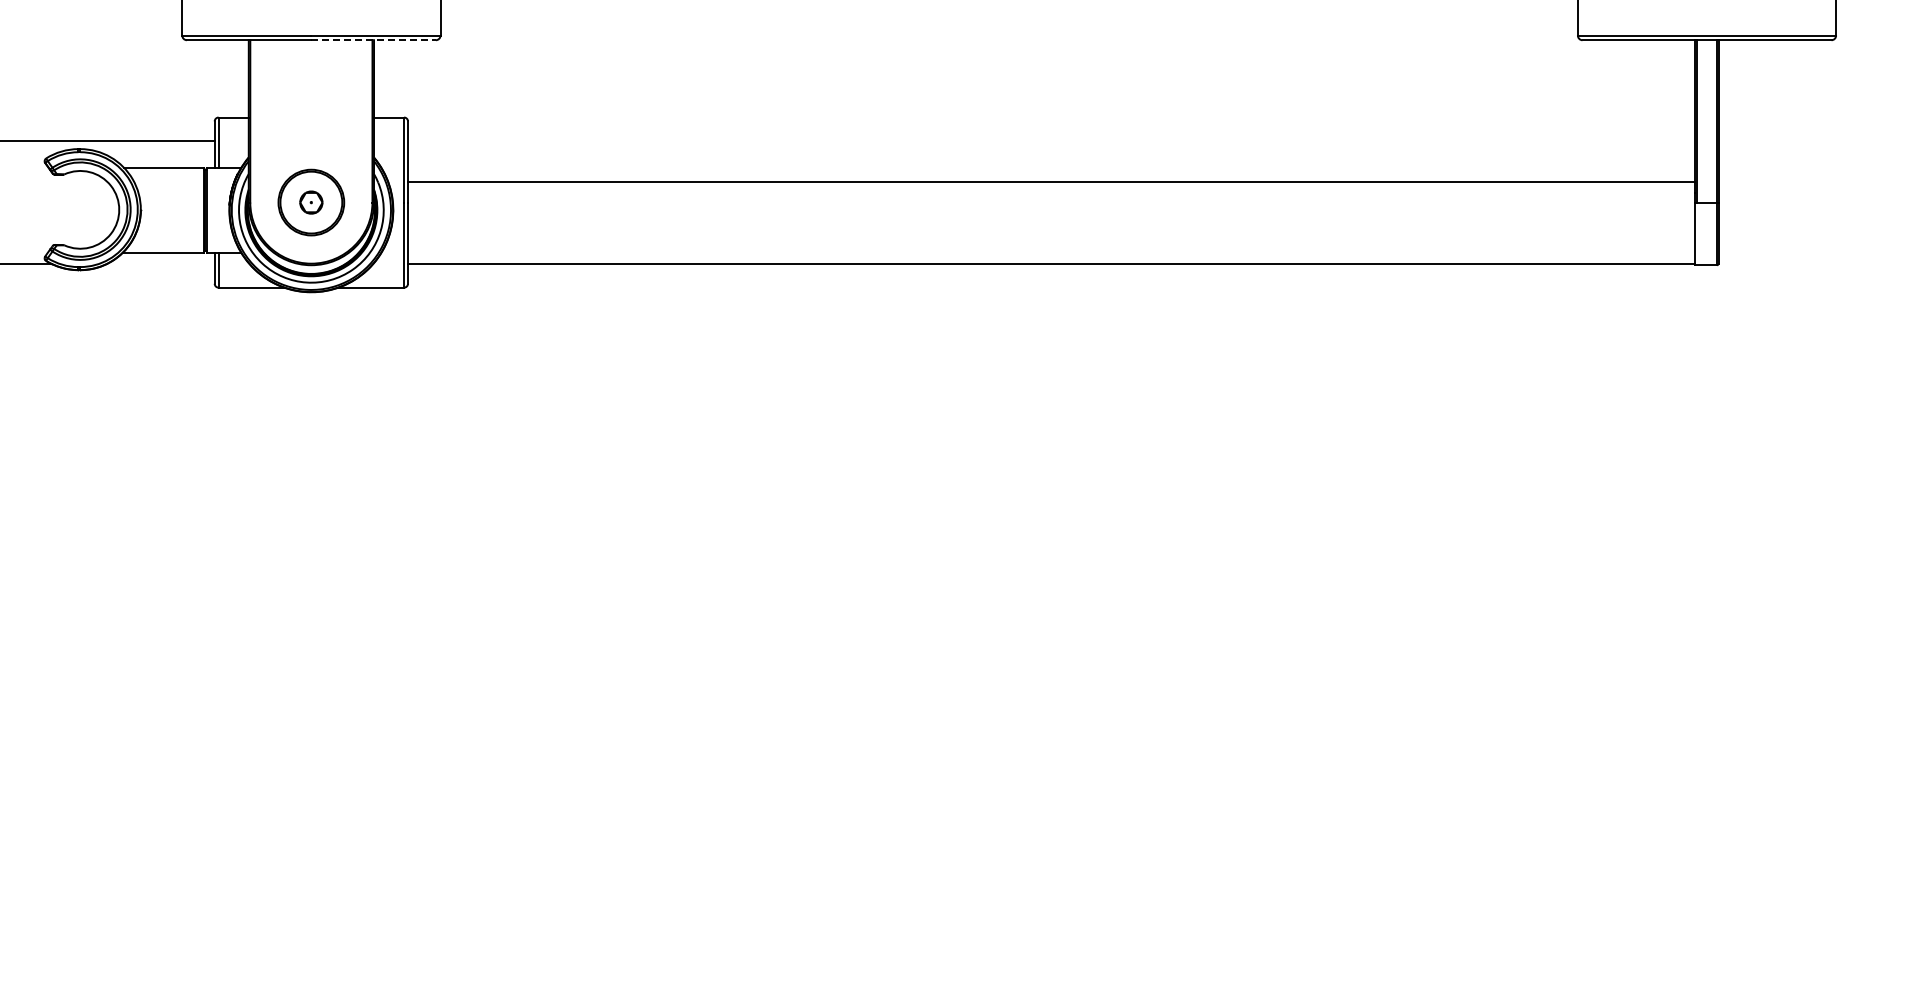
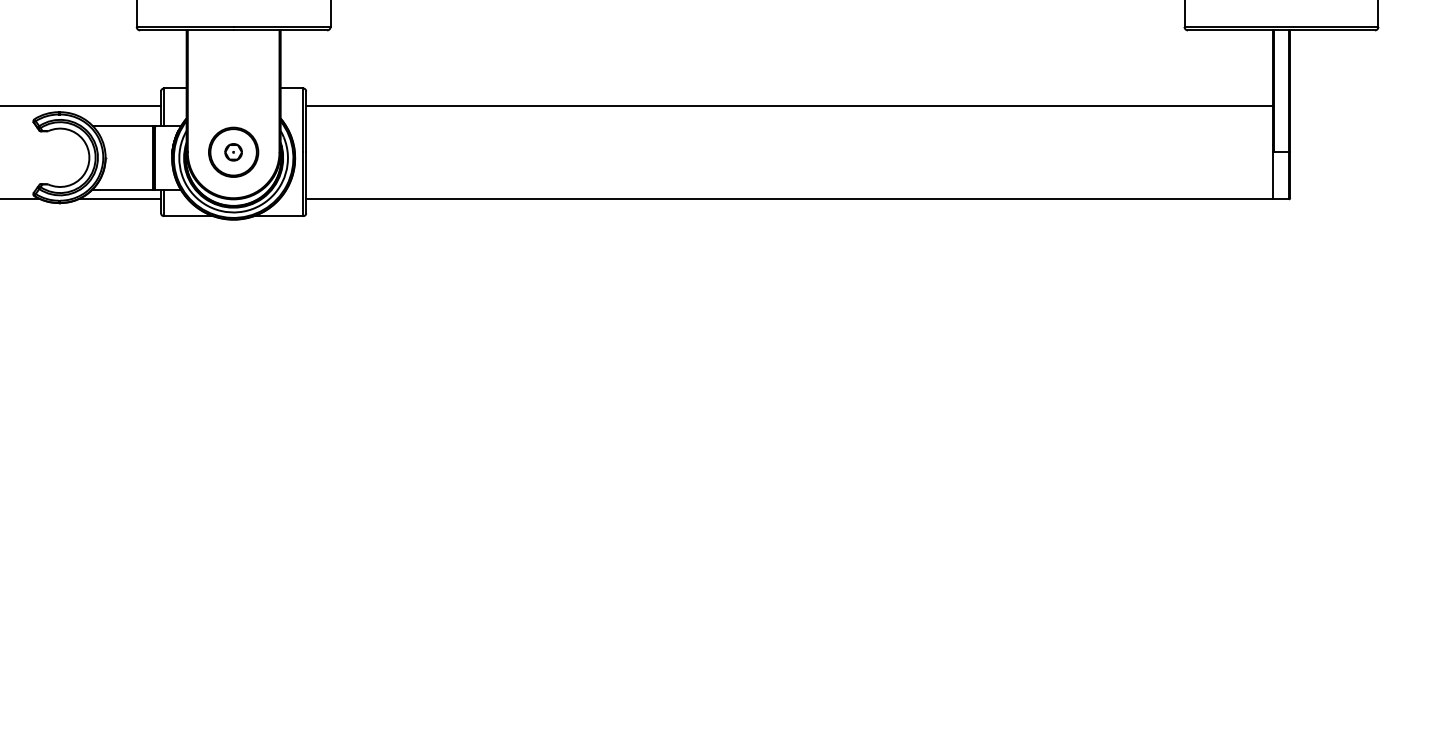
line: (374, 40) -> (281, 30), dashed -> solid
line: (1051, 181) -> (789, 105), moved
line: (159, 264) -> (119, 198), added

